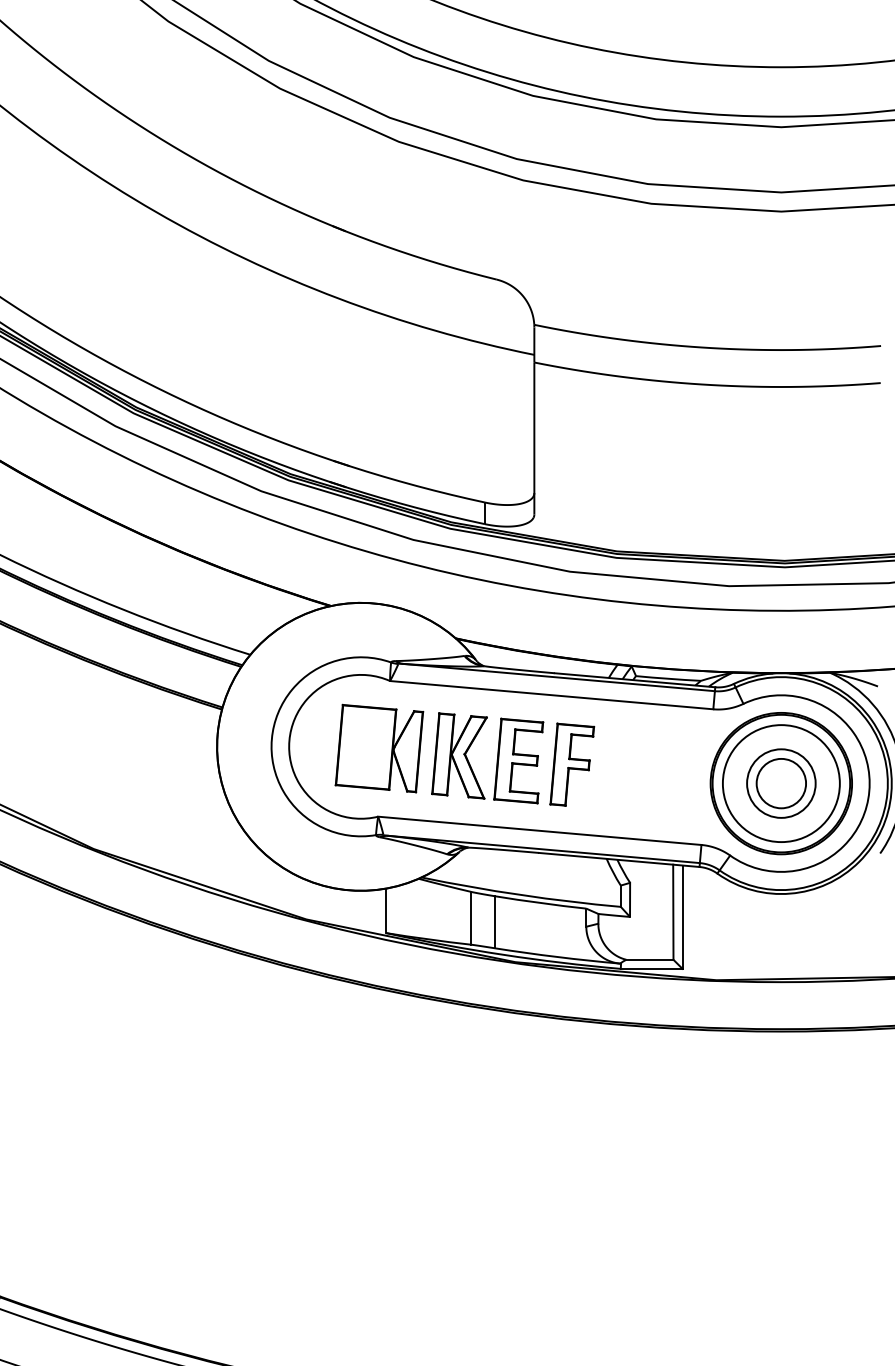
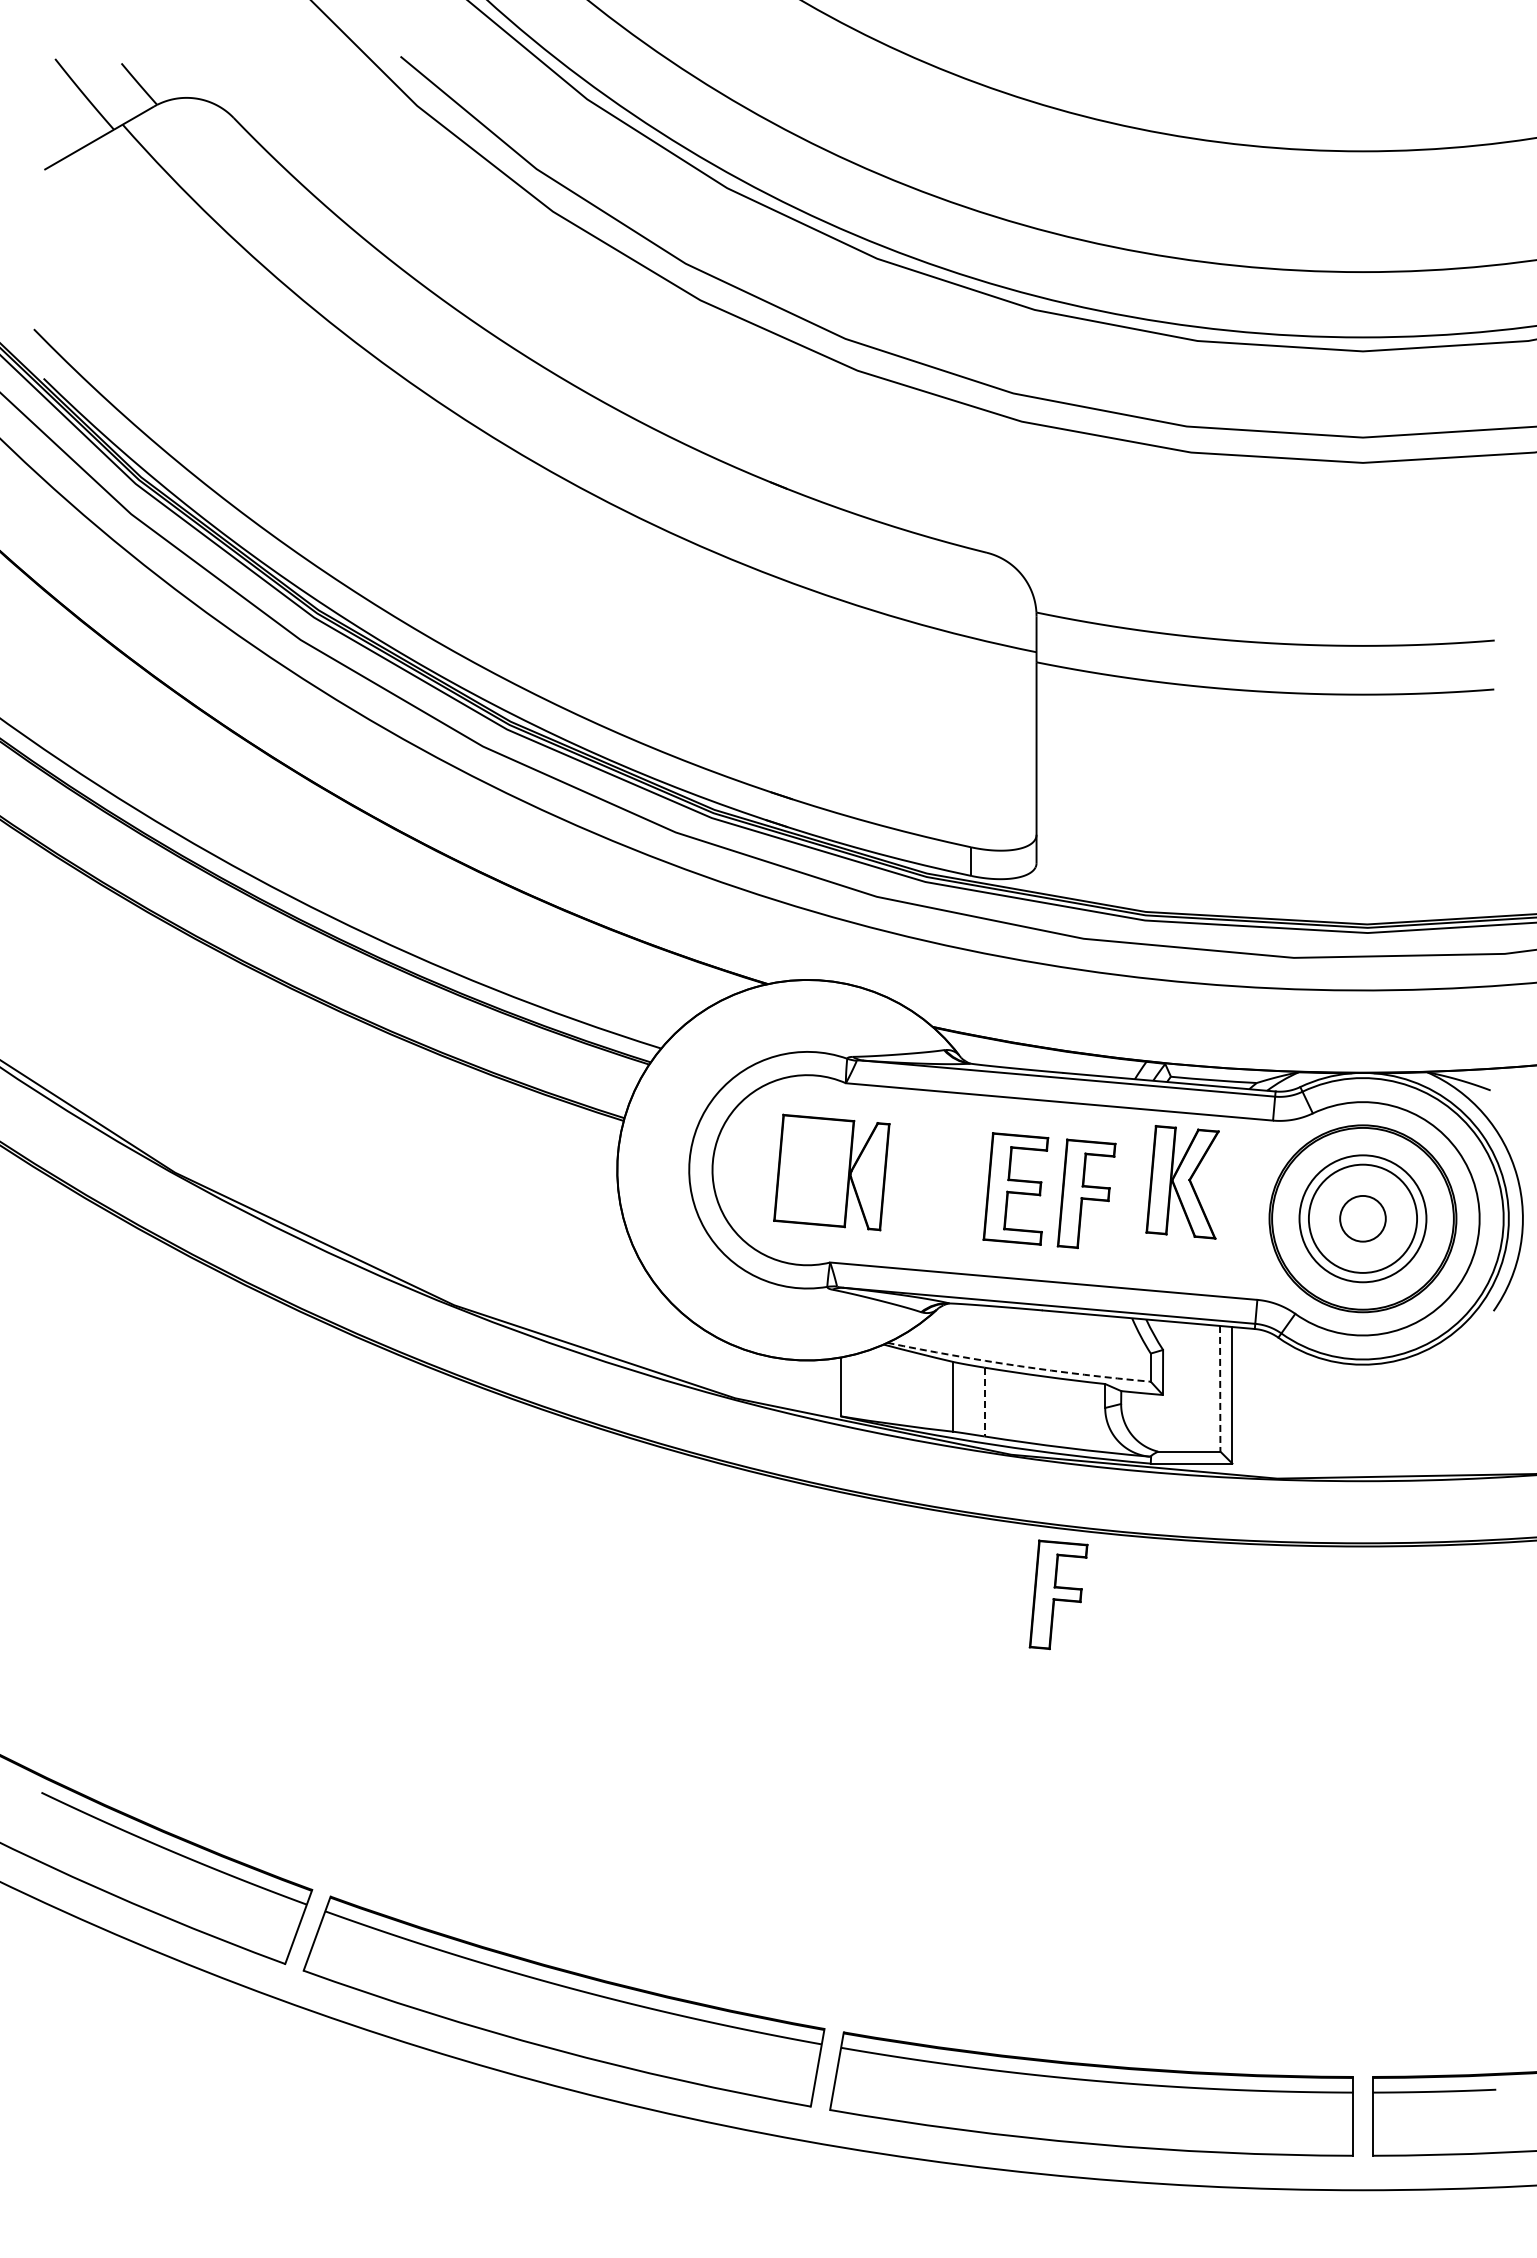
part: (459, 756) -> (1182, 1182), moved
circle: (781, 783) -> (1362, 1218), size x0.7
circle: (781, 783) -> (1362, 1218), size x0.7
circle: (781, 783) -> (1362, 1218), size x1.4
arc: (520, 895) -> (1018, 1366), solid -> dashed
line: (673, 912) -> (1220, 1388), solid -> dashed
line: (494, 922) -> (984, 1402), solid -> dashed
part: (550, 1067) -> (1058, 1594), added

